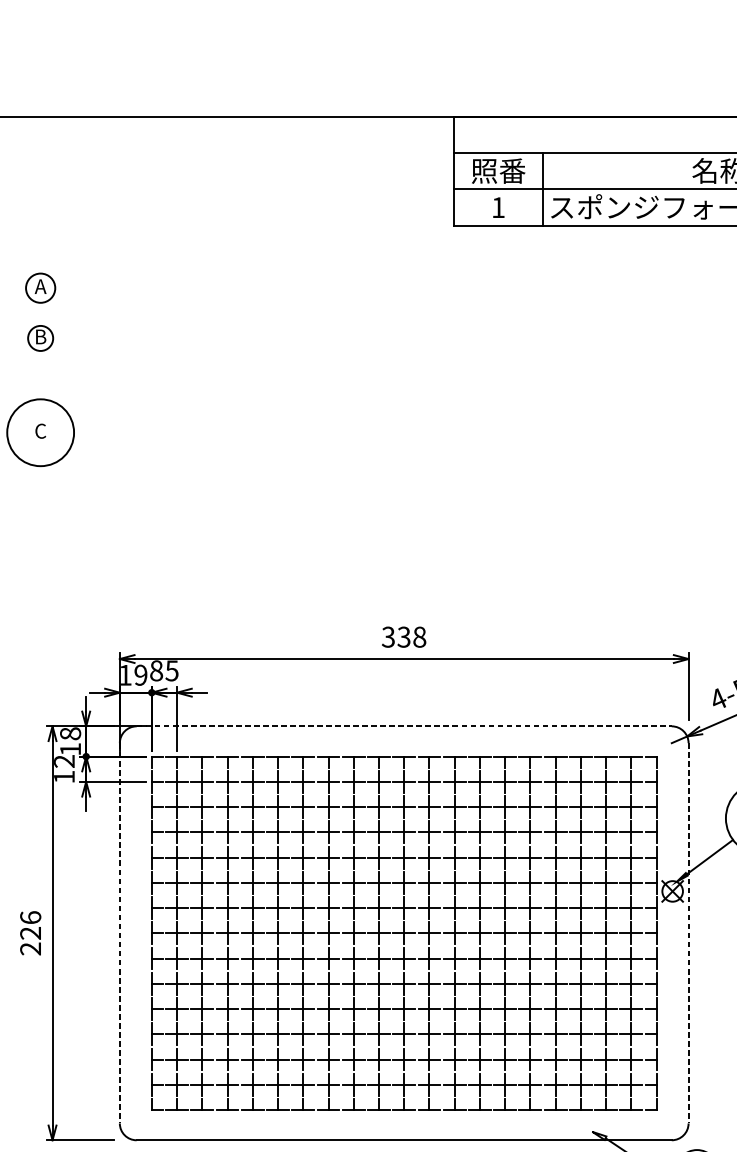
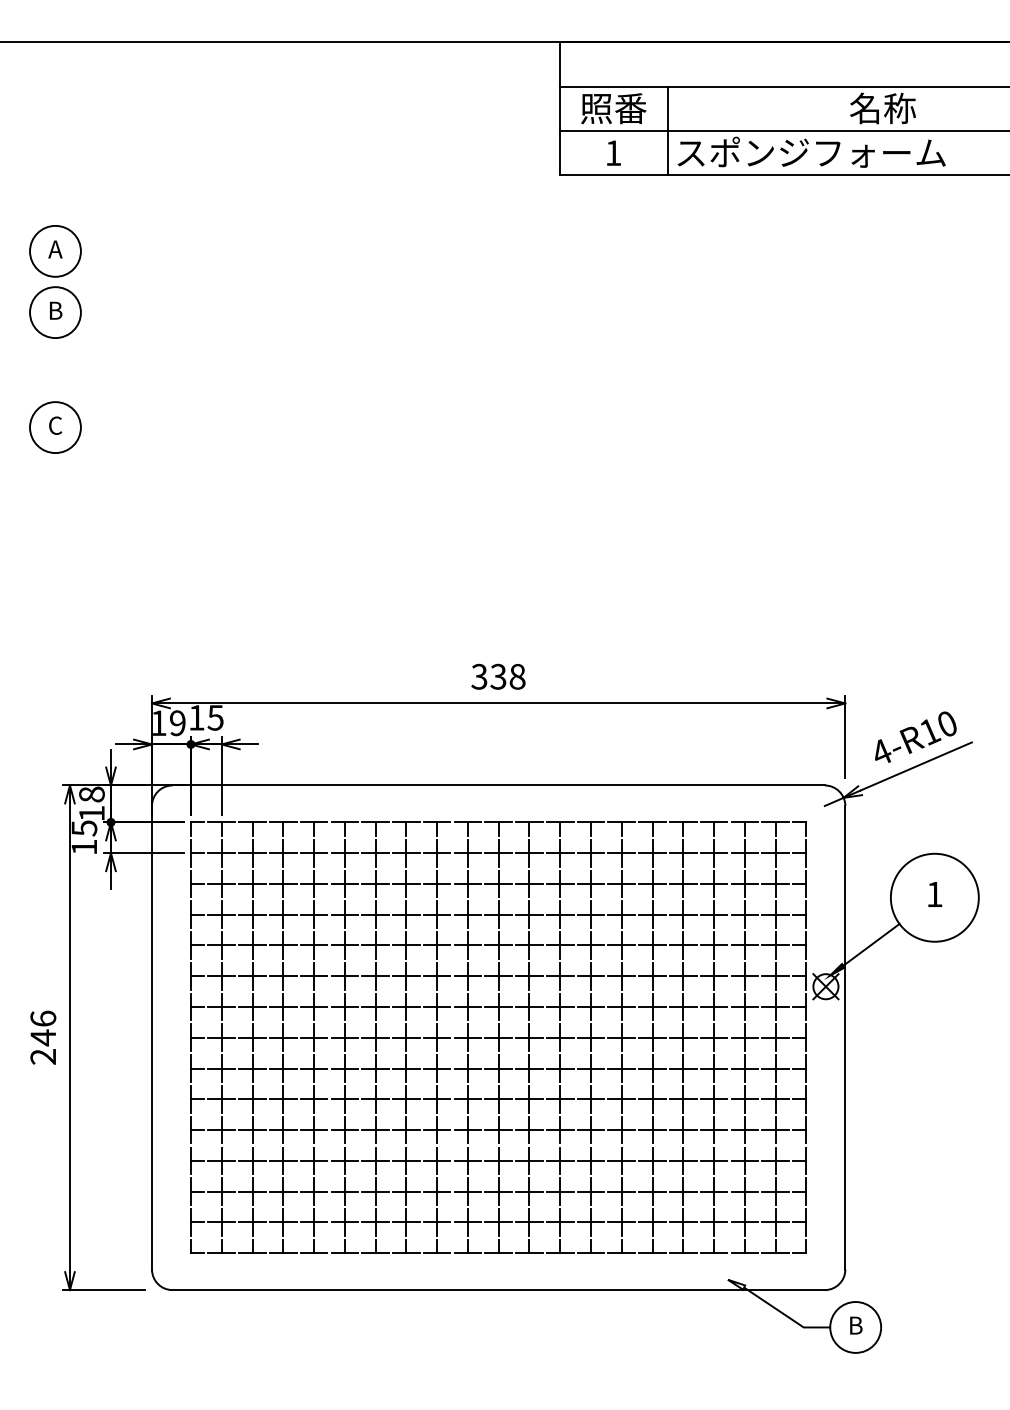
circle: (40, 287) -> (55, 250), size x1.43
circle: (40, 338) -> (55, 312), size x1.67
circle: (40, 432) -> (55, 427), size x0.62
text: (156, 670) -> (196, 717), 85 -> 15
line: (404, 726) -> (499, 785), dashed -> solid
text: (64, 761) -> (84, 828), 12 -> 15
text: (30, 933) -> (42, 1037), 226 -> 246
line: (120, 933) -> (152, 1037), dashed -> solid
line: (688, 933) -> (845, 1037), dashed -> solid

